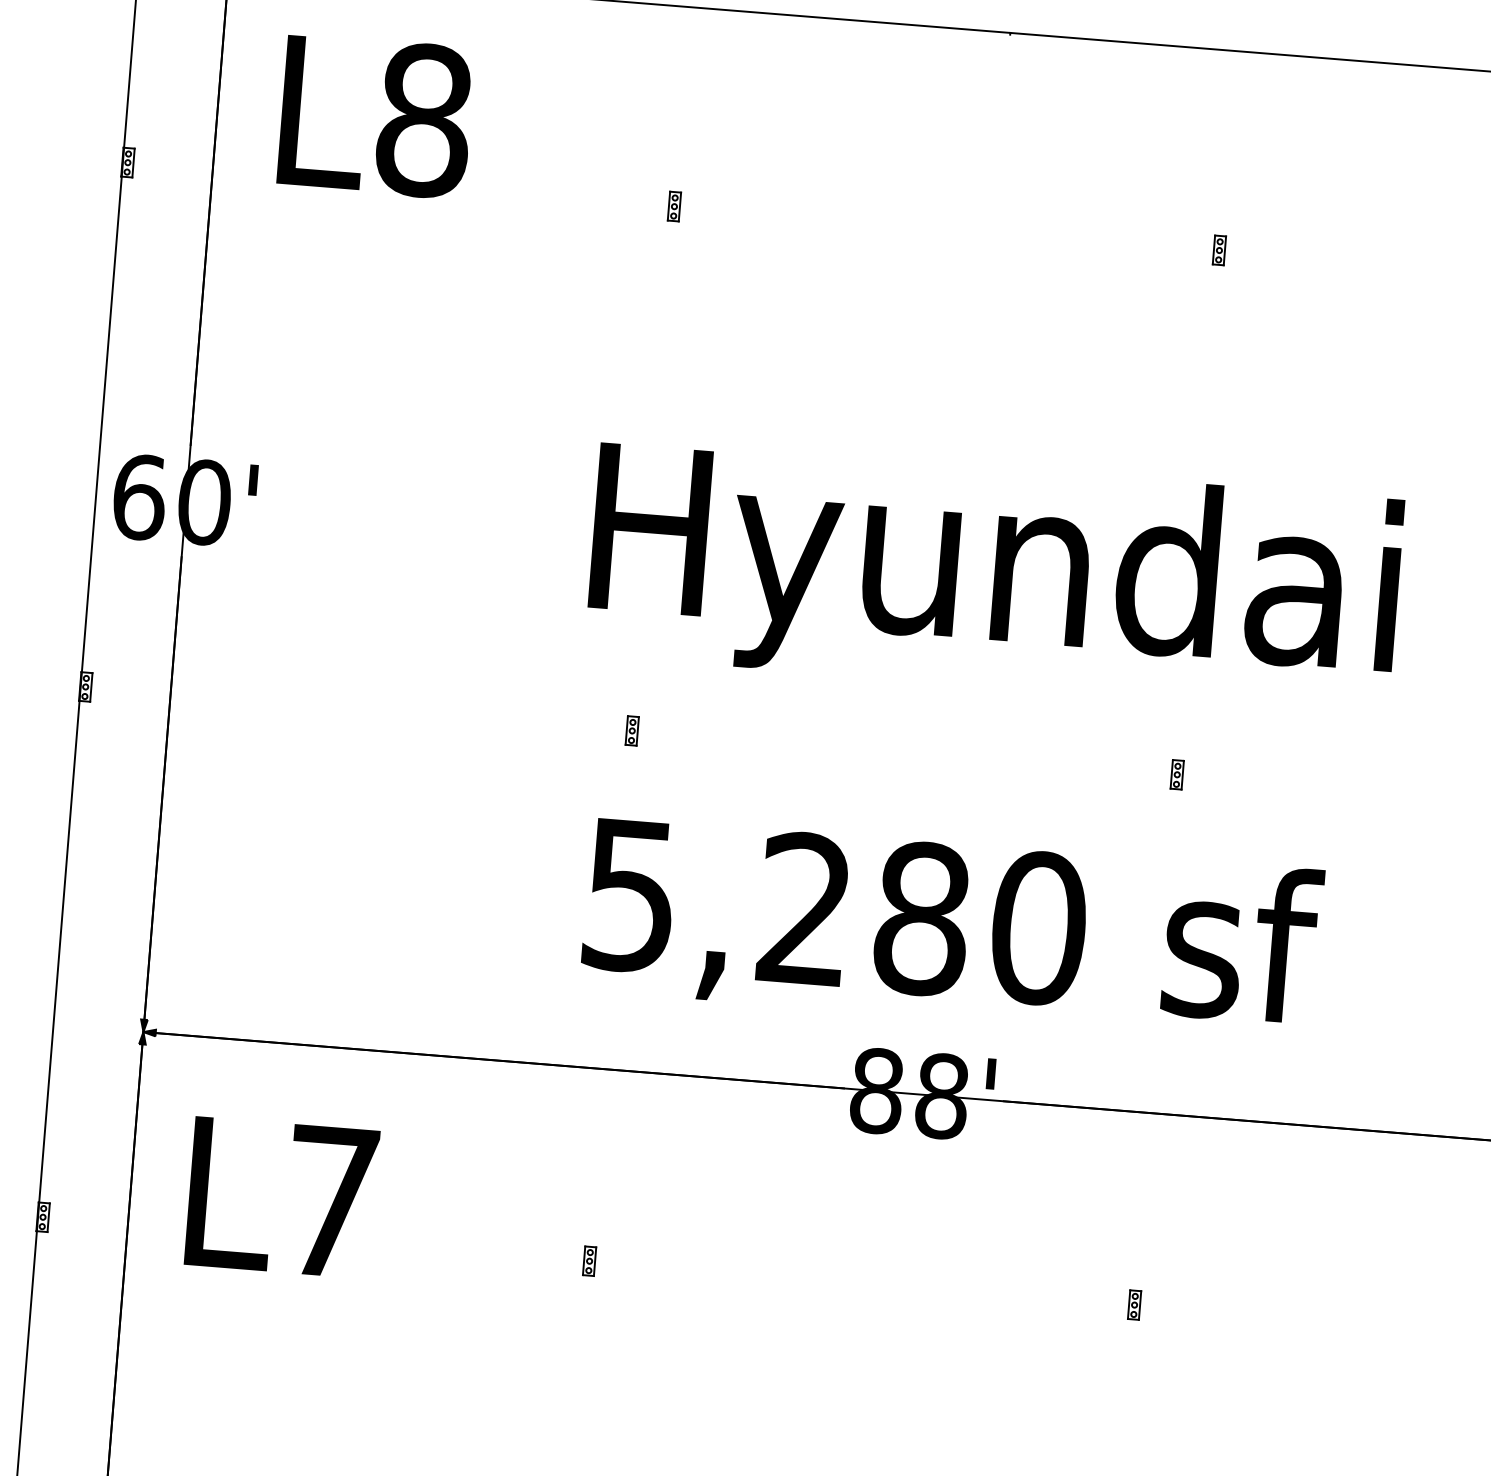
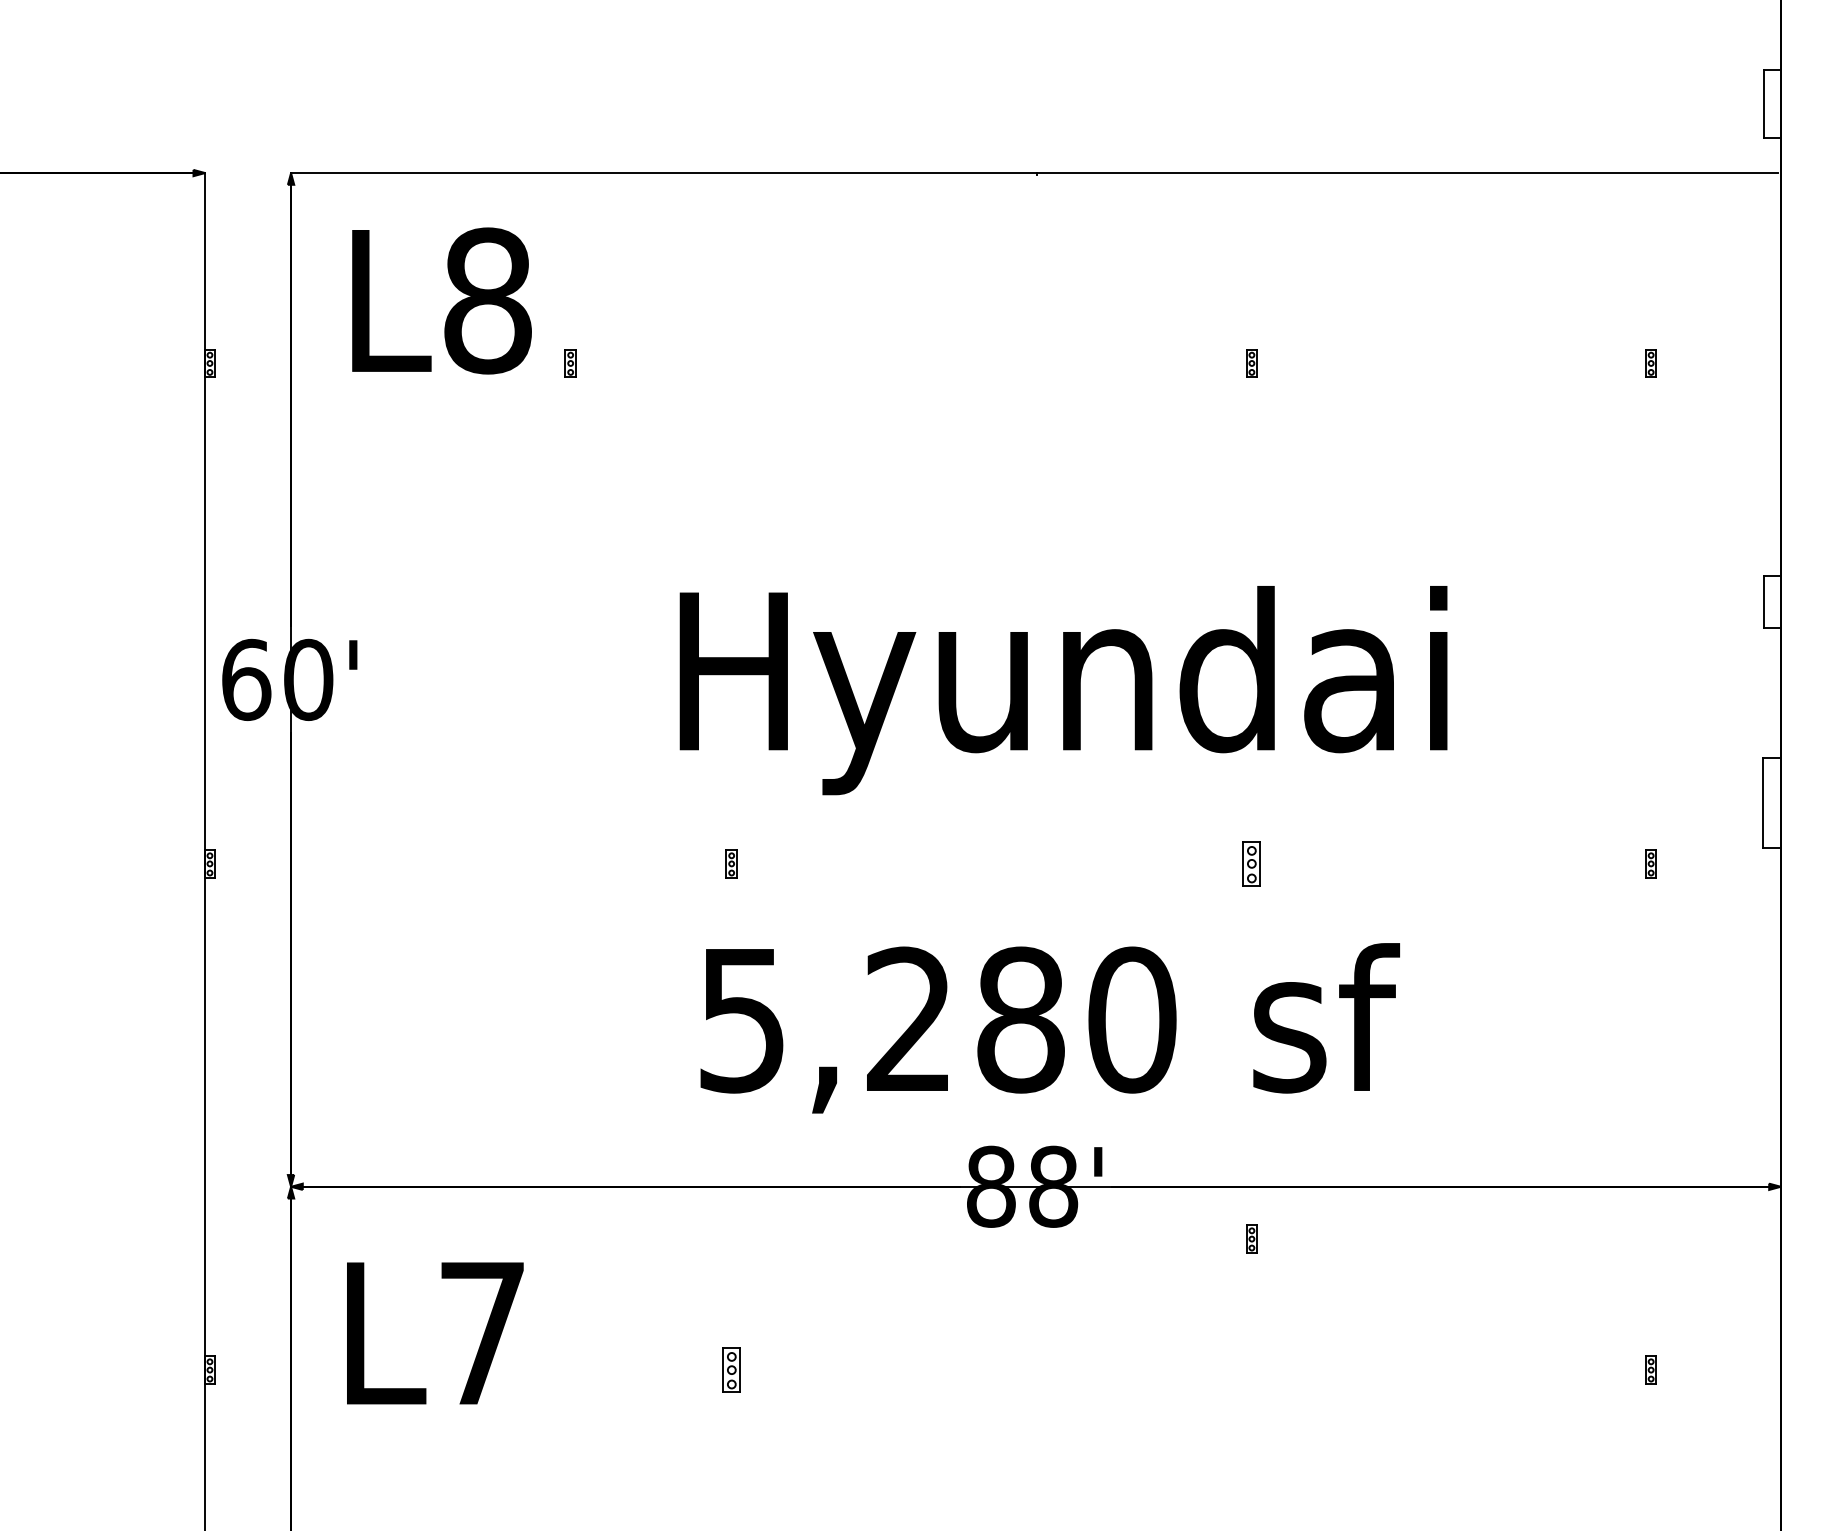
part: (674, 206) -> (570, 363), moved
part: (1176, 774) -> (1251, 863), size x1.6
part: (589, 1260) -> (731, 1369), size x1.6
part: (1134, 1304) -> (1251, 1238), moved

